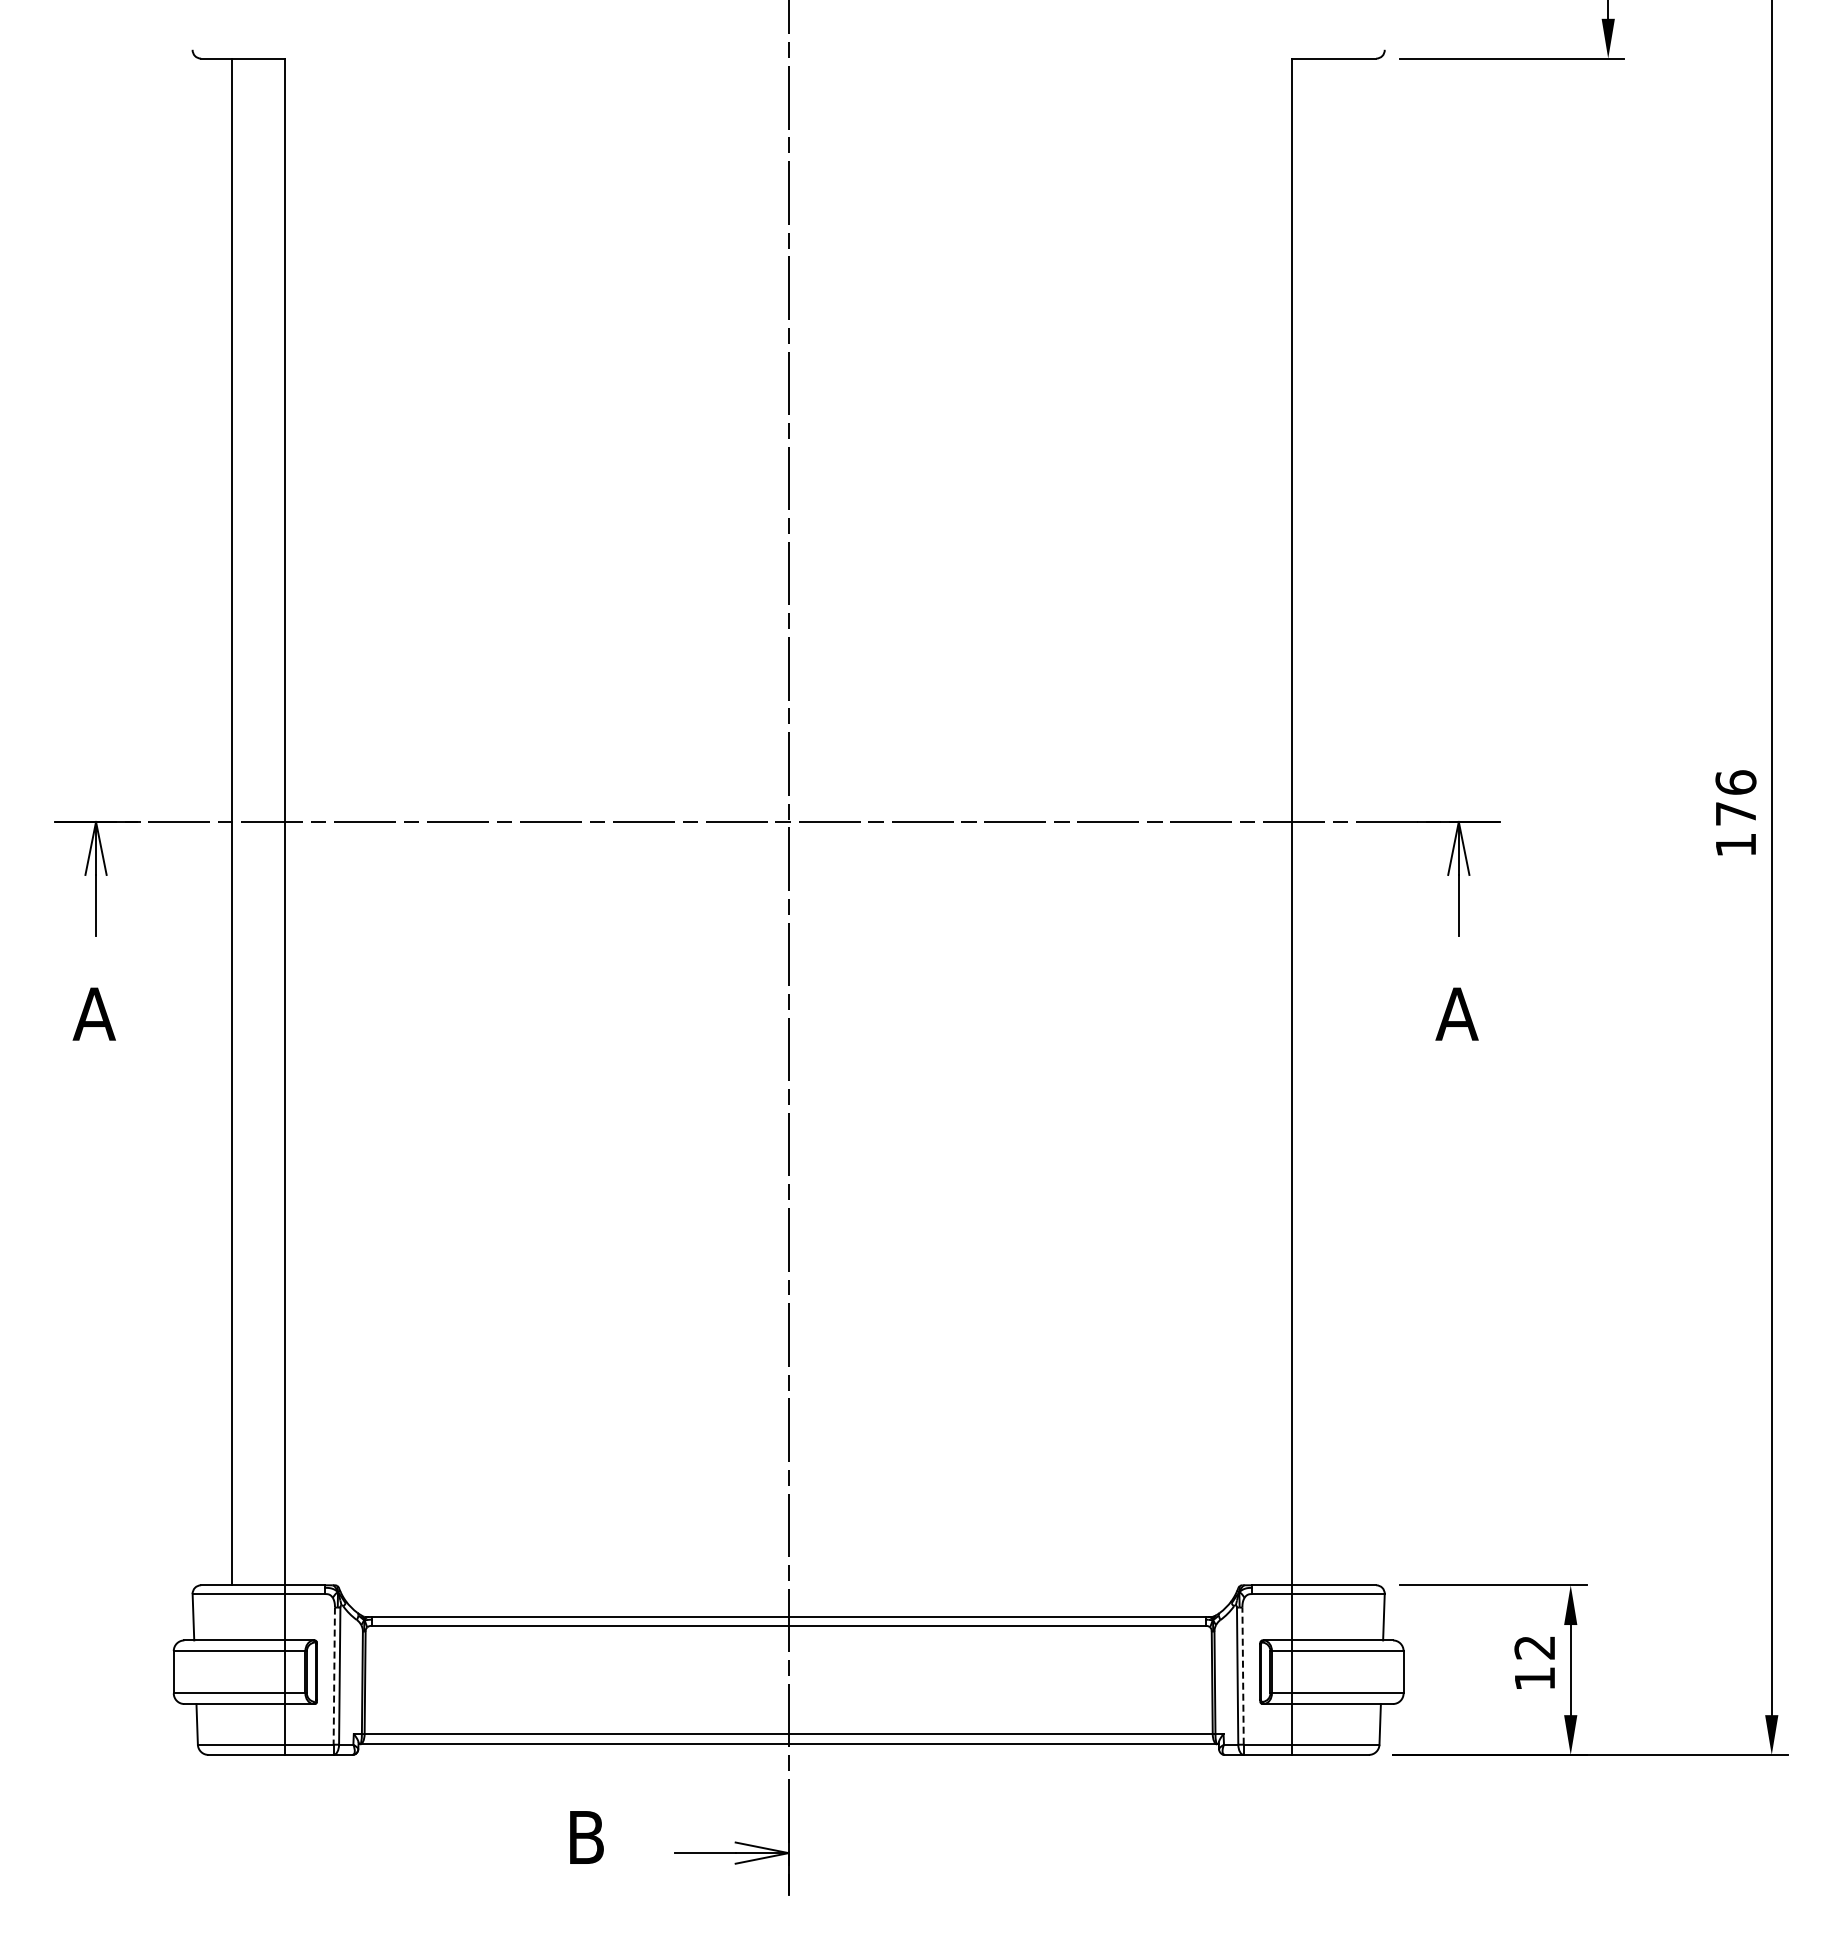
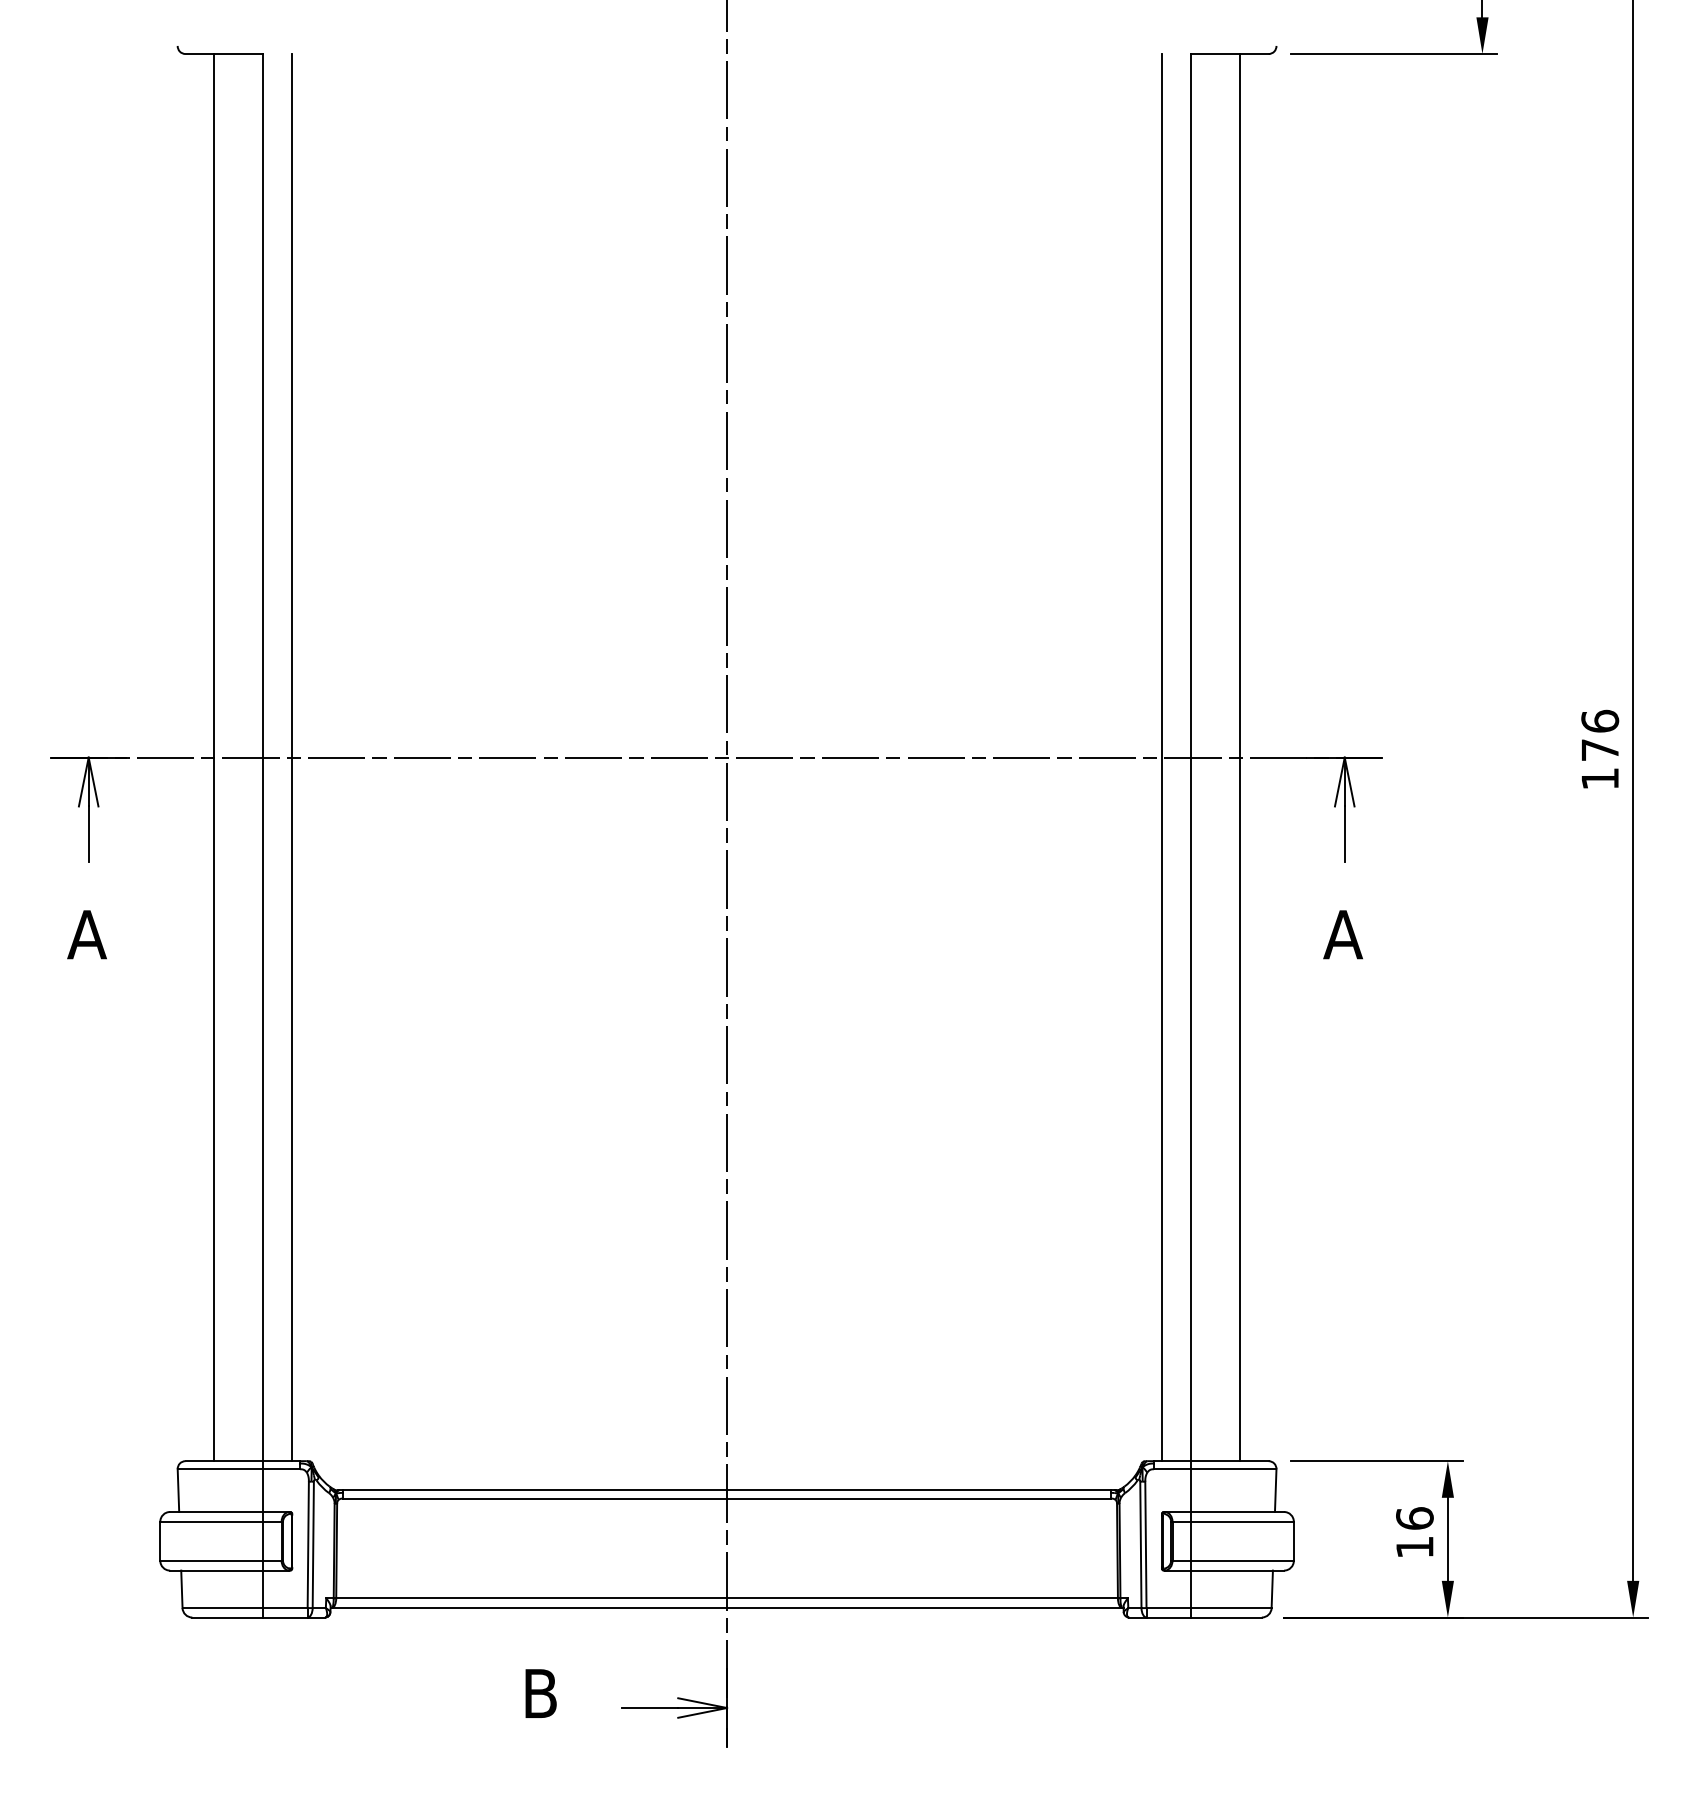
line: (316, 821) -> (291, 757), added
line: (1260, 821) -> (1161, 757), added
line: (1345, 821) -> (1240, 757), added
text: (1534, 1647) -> (1414, 1518), 12 -> 16
line: (334, 1676) -> (308, 1545), dashed -> solid
line: (1243, 1676) -> (1146, 1545), dashed -> solid

